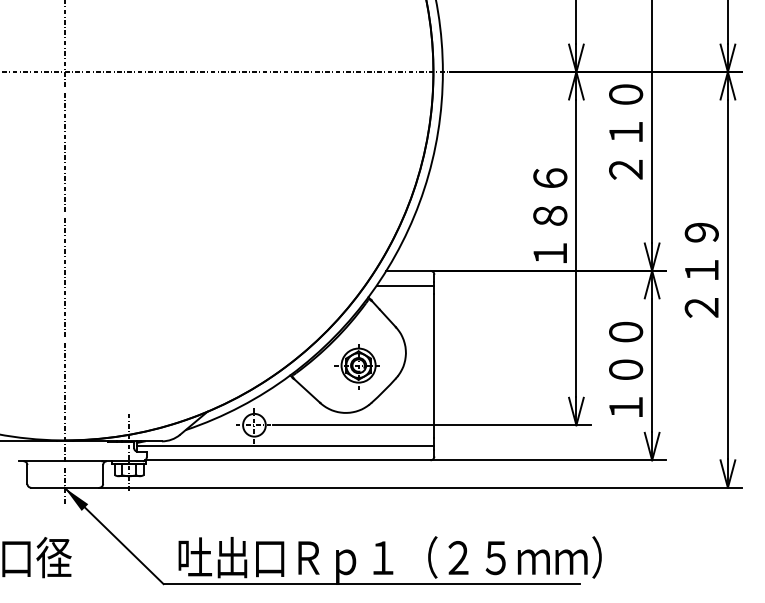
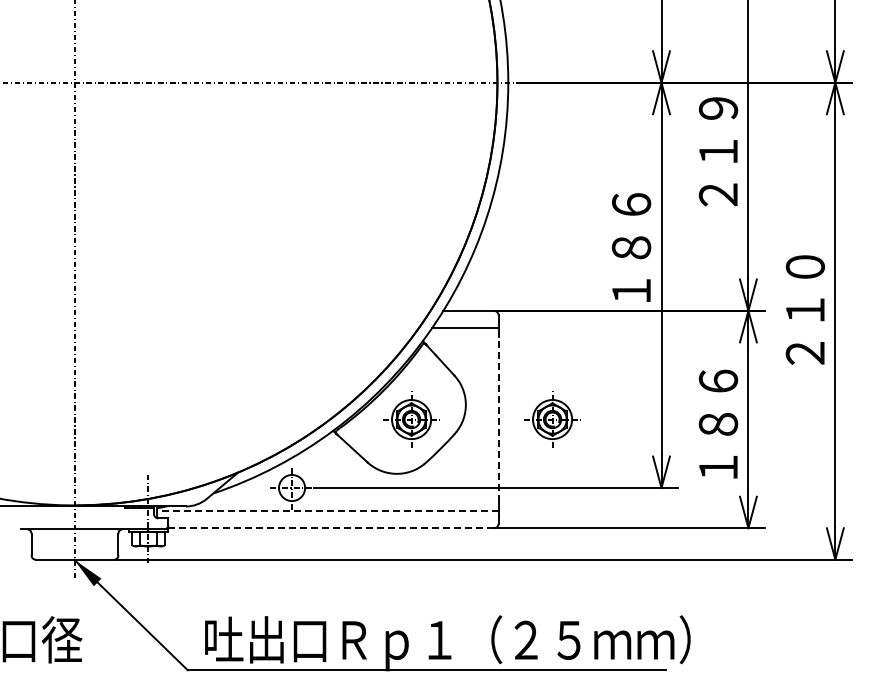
text: (626, 94) -> (718, 108), ２１０ -> ２１９
text: (701, 232) -> (805, 266), ２１９ -> ２１０
text: (626, 350) -> (718, 402), １００ -> １８６
line: (434, 365) -> (498, 419), solid -> dashed
part: (481, 365) -> (552, 419), added
line: (285, 445) -> (327, 511), solid -> dashed
line: (287, 460) -> (330, 528), solid -> dashed

